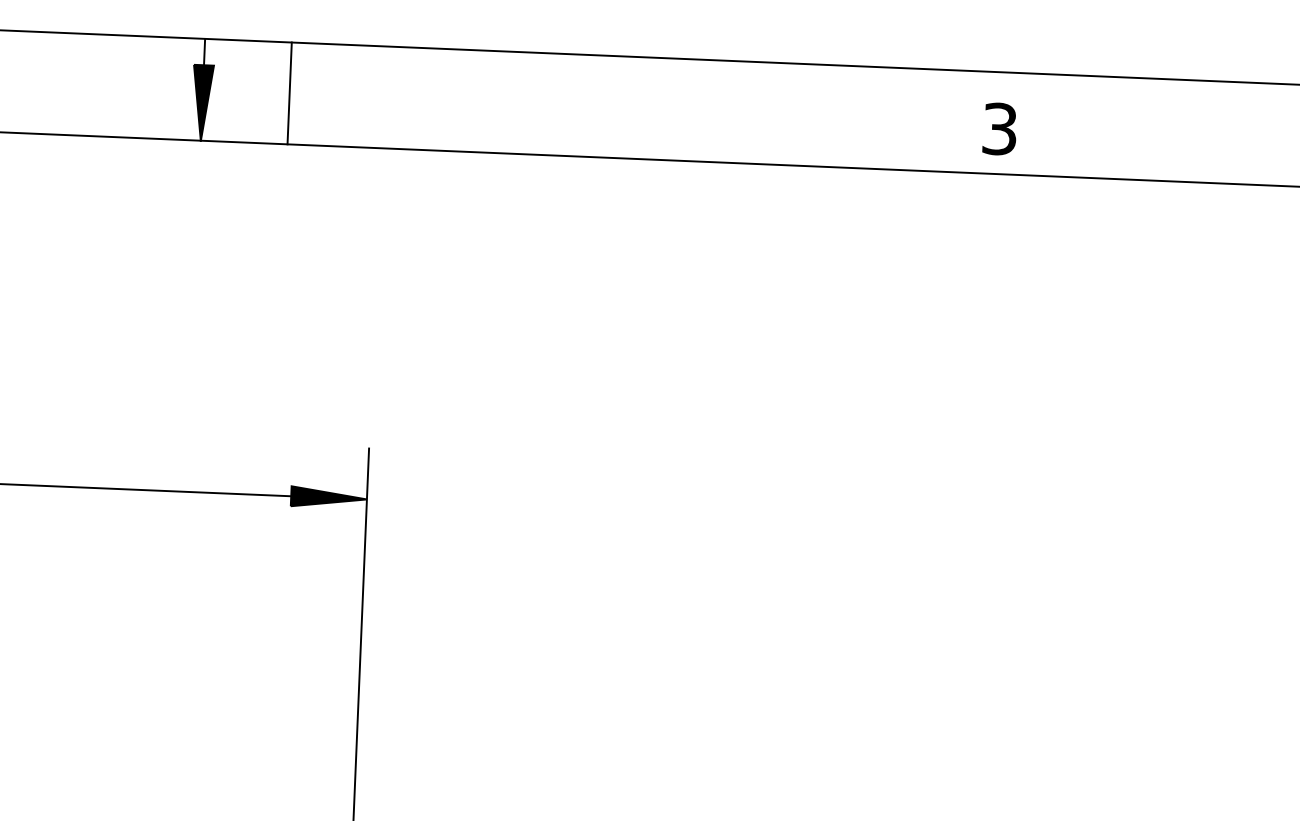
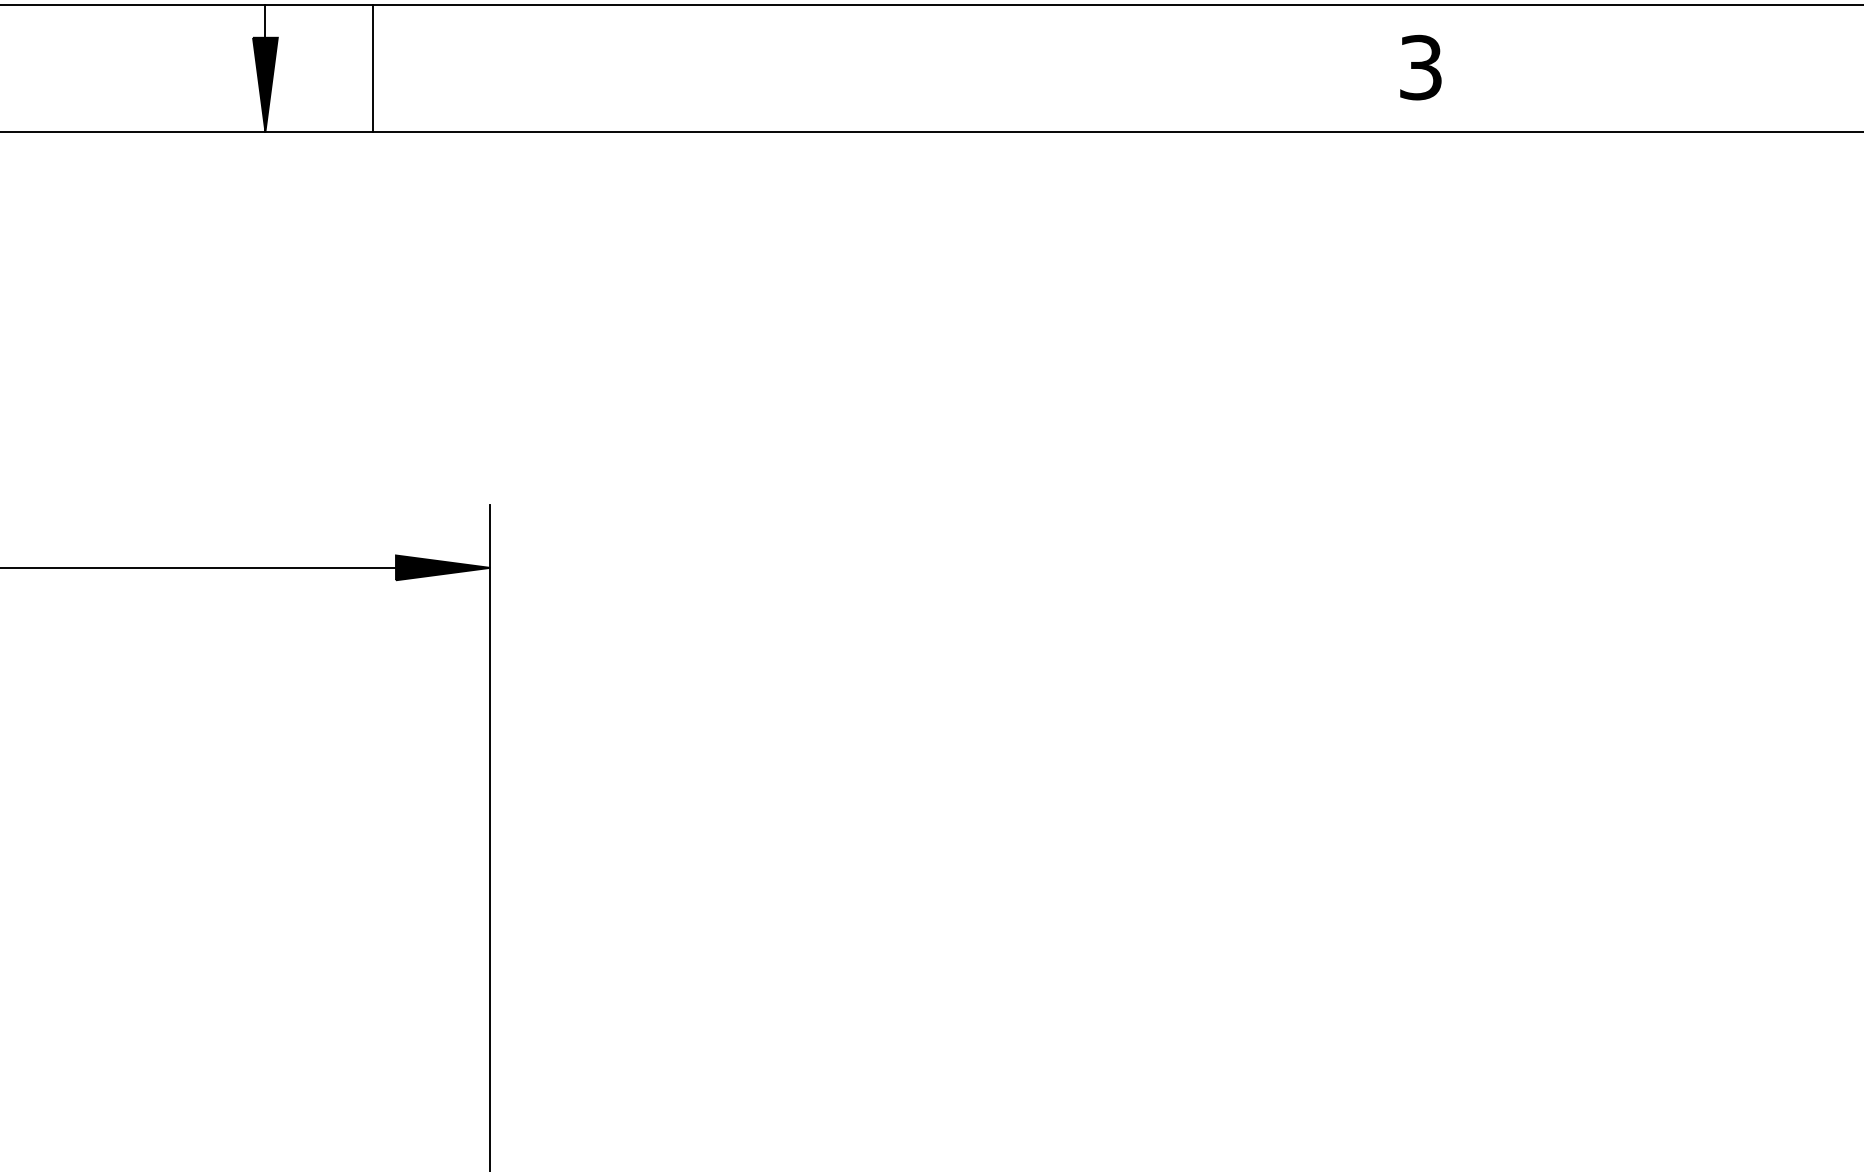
text: (999, 128) -> (1420, 67), moved

